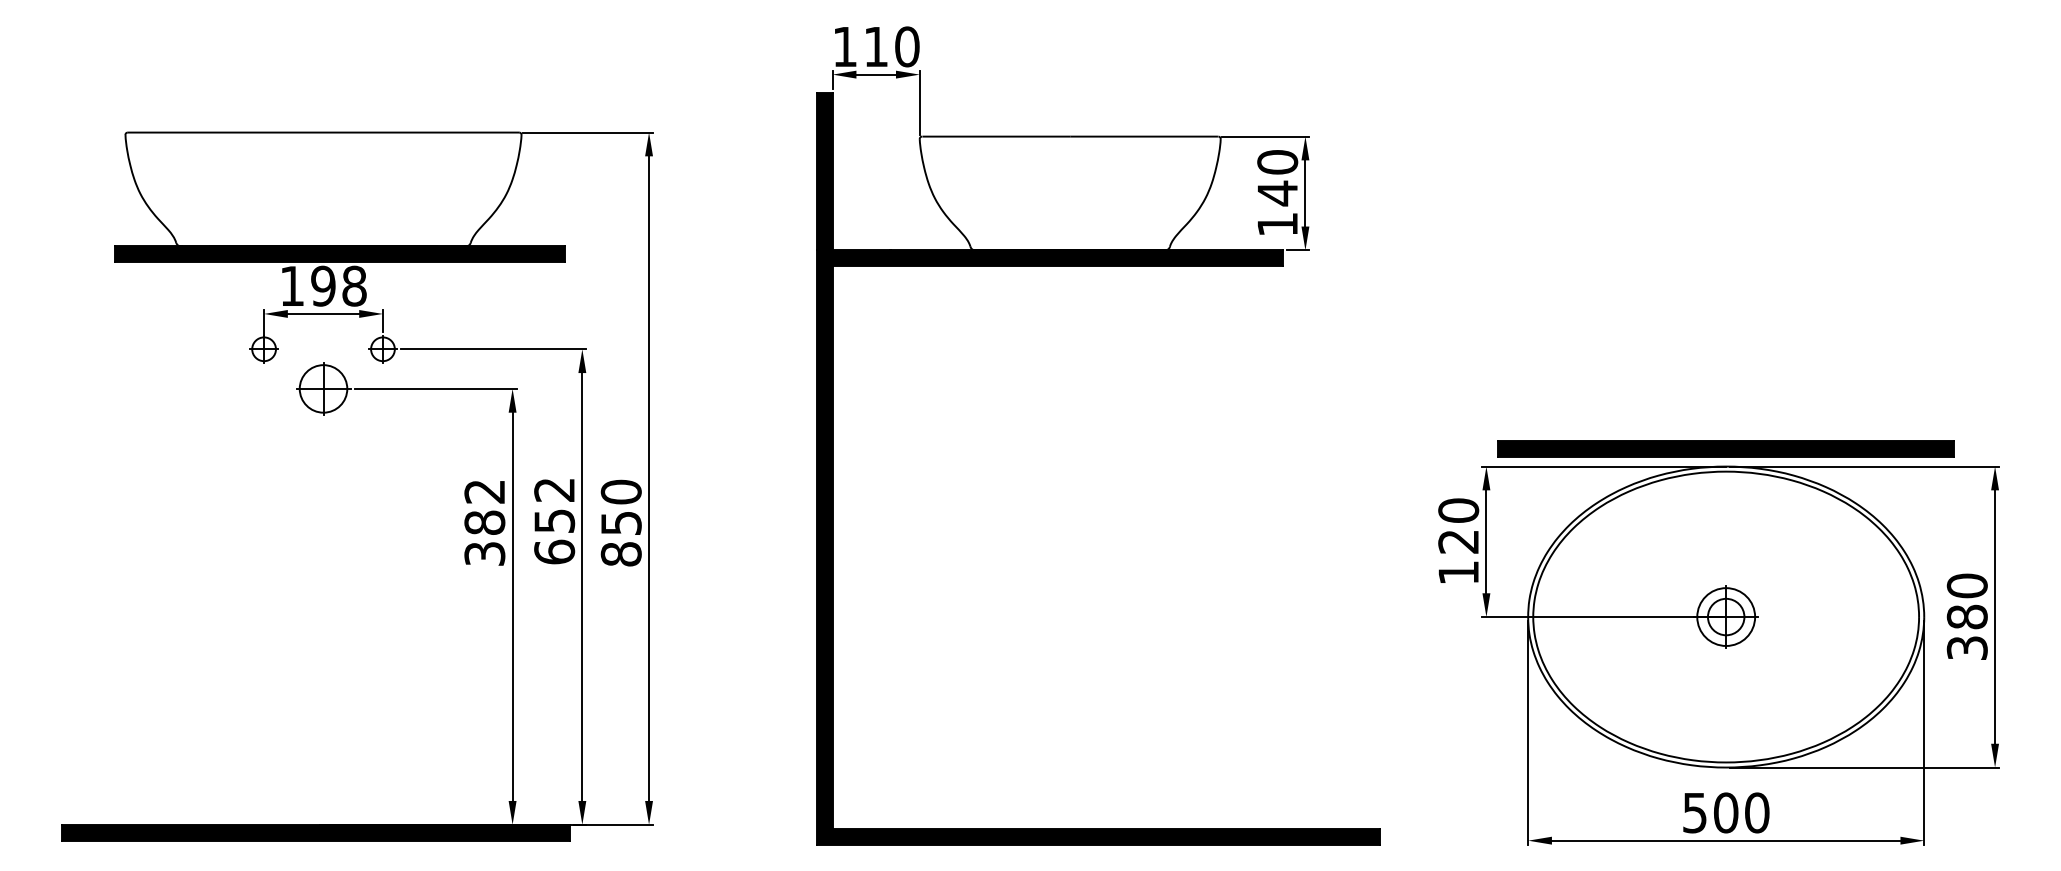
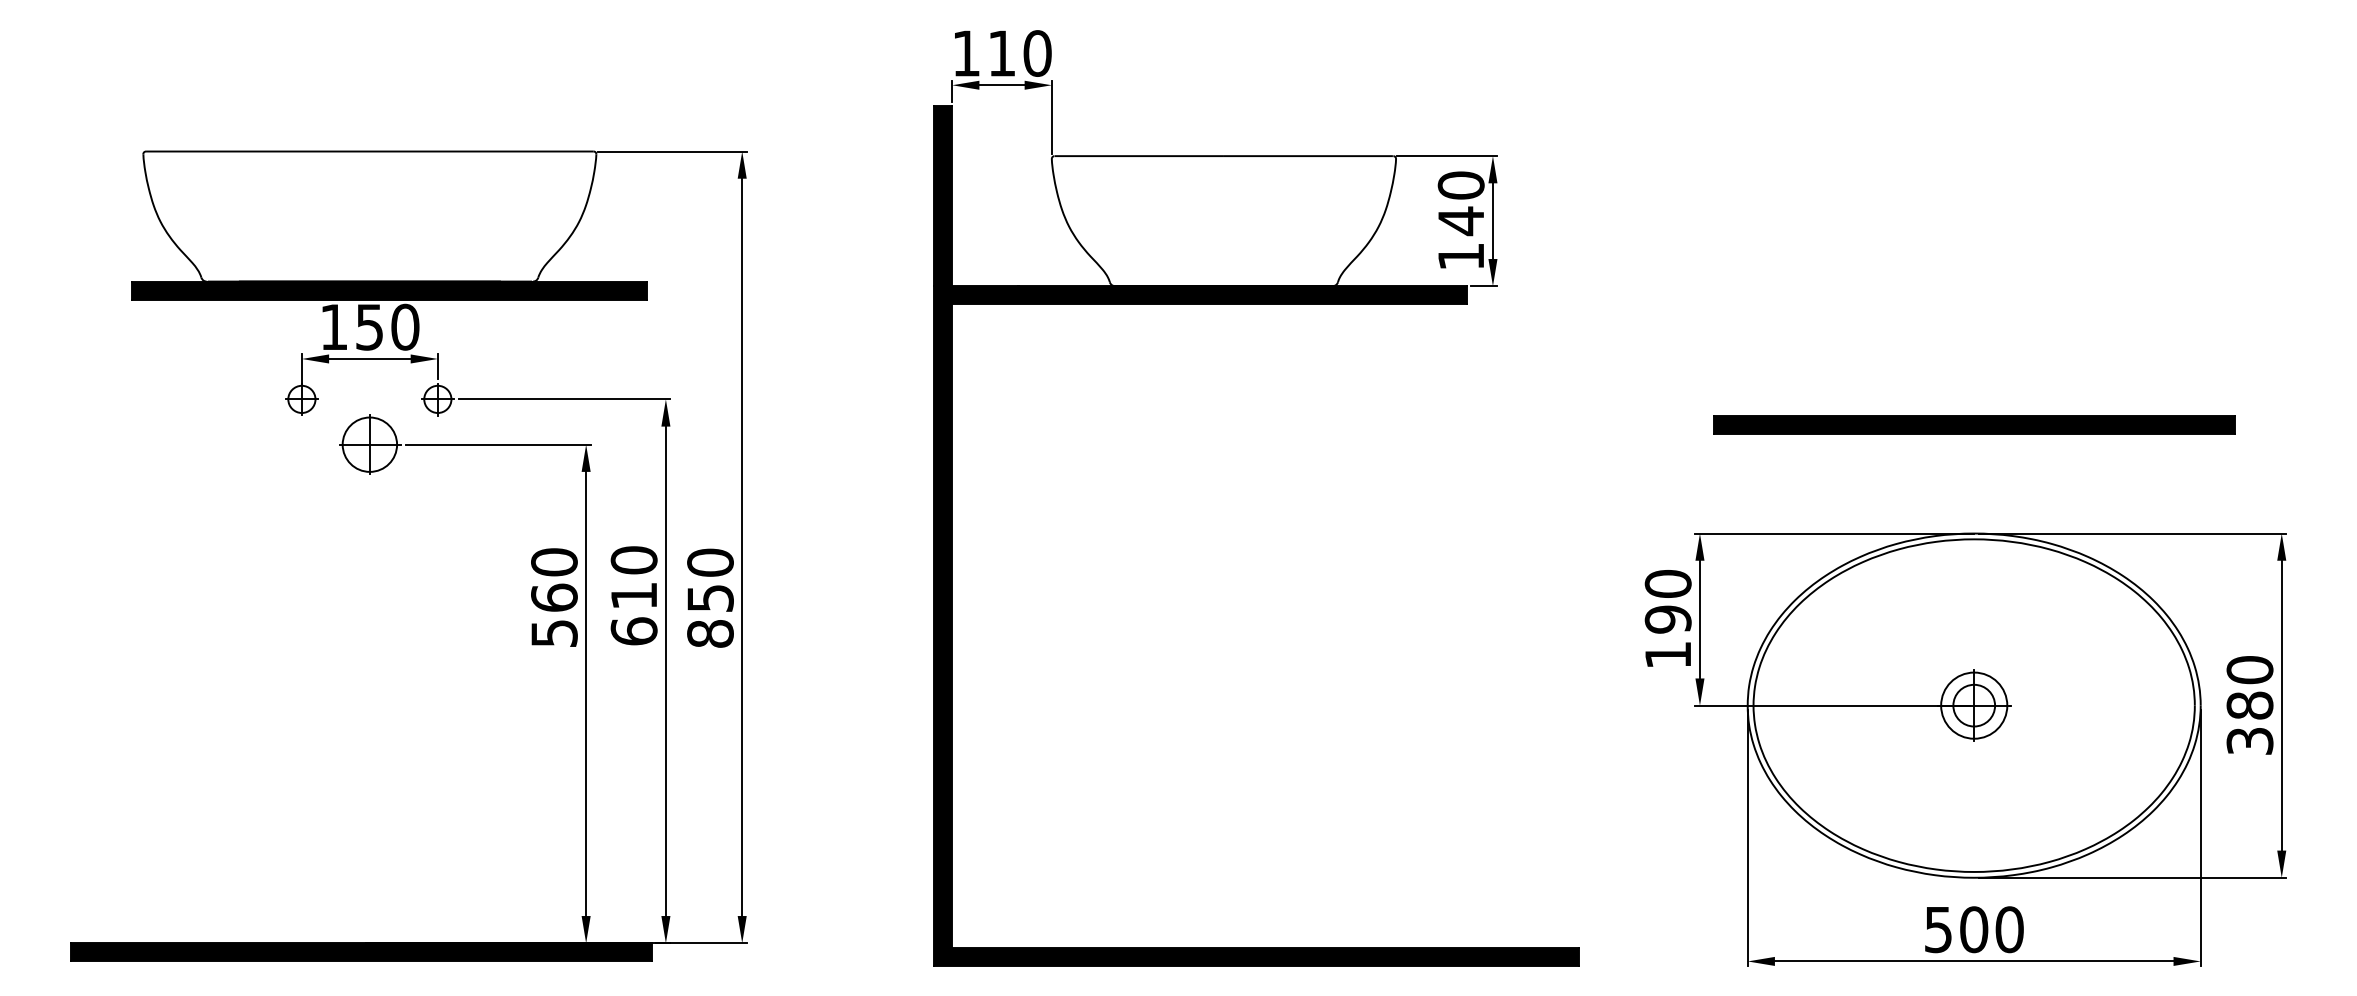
text: (338, 285) -> (387, 326), 198 -> 150
part: (1726, 449) -> (1974, 424), moved
text: (554, 505) -> (633, 577), 652 -> 610
text: (484, 522) -> (554, 597), 382 -> 560
text: (1458, 541) -> (1667, 619), 120 -> 190

